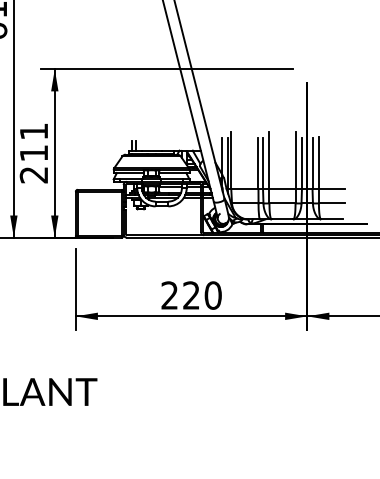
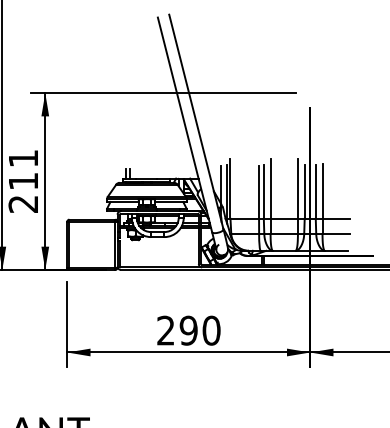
text: (191, 295) -> (188, 330), 220 -> 290

